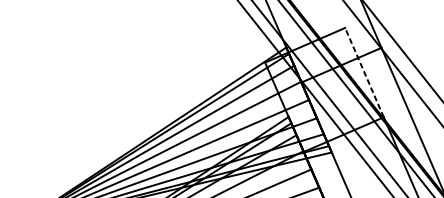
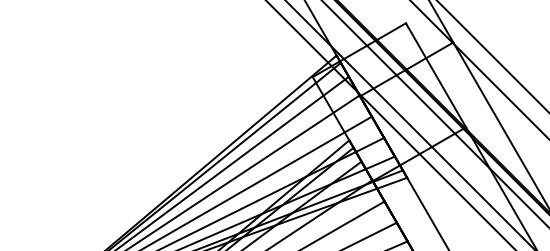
line: (364, 71) -> (435, 74), dashed -> solid

